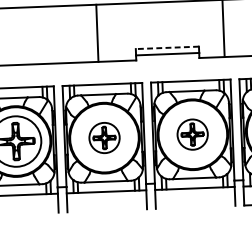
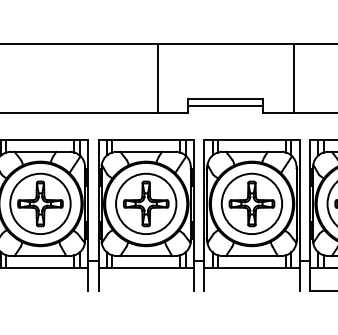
line: (97, 33) -> (157, 78), moved
line: (167, 47) -> (225, 98), dashed -> solid
part: (192, 134) -> (251, 203), size x1.67
part: (104, 137) -> (146, 203), size x1.67

